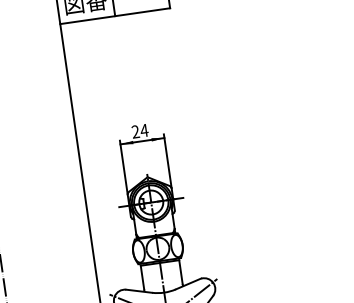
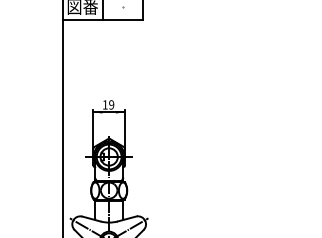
text: (139, 130) -> (108, 104), 24 -> 19

